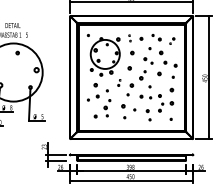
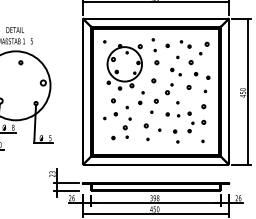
part: (129, 38) -> (153, 45), size x1.67
part: (172, 41) -> (204, 48), size x1.67
part: (119, 83) -> (141, 98), size x1.67

